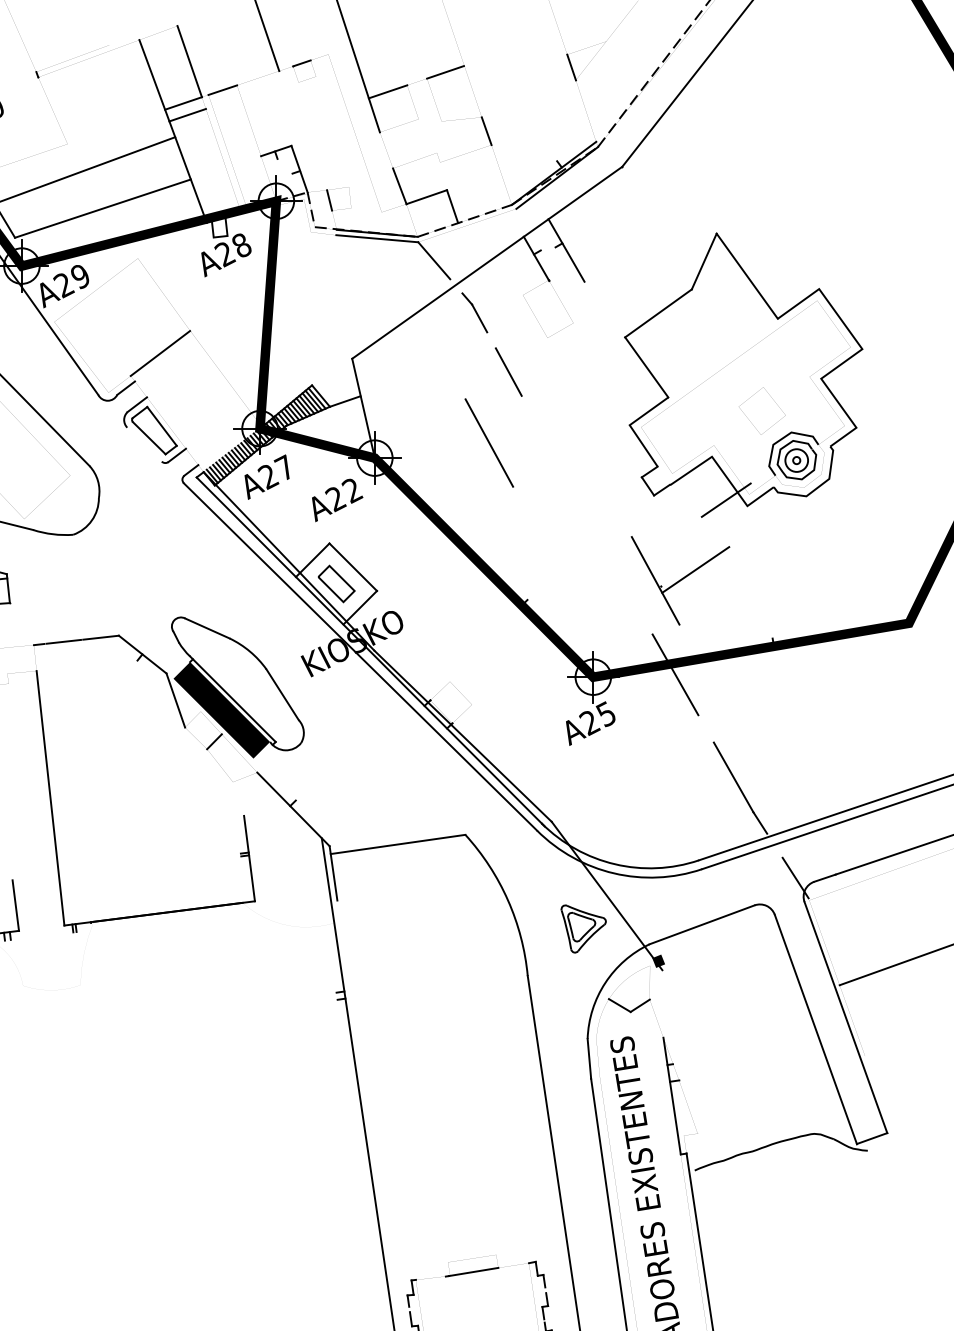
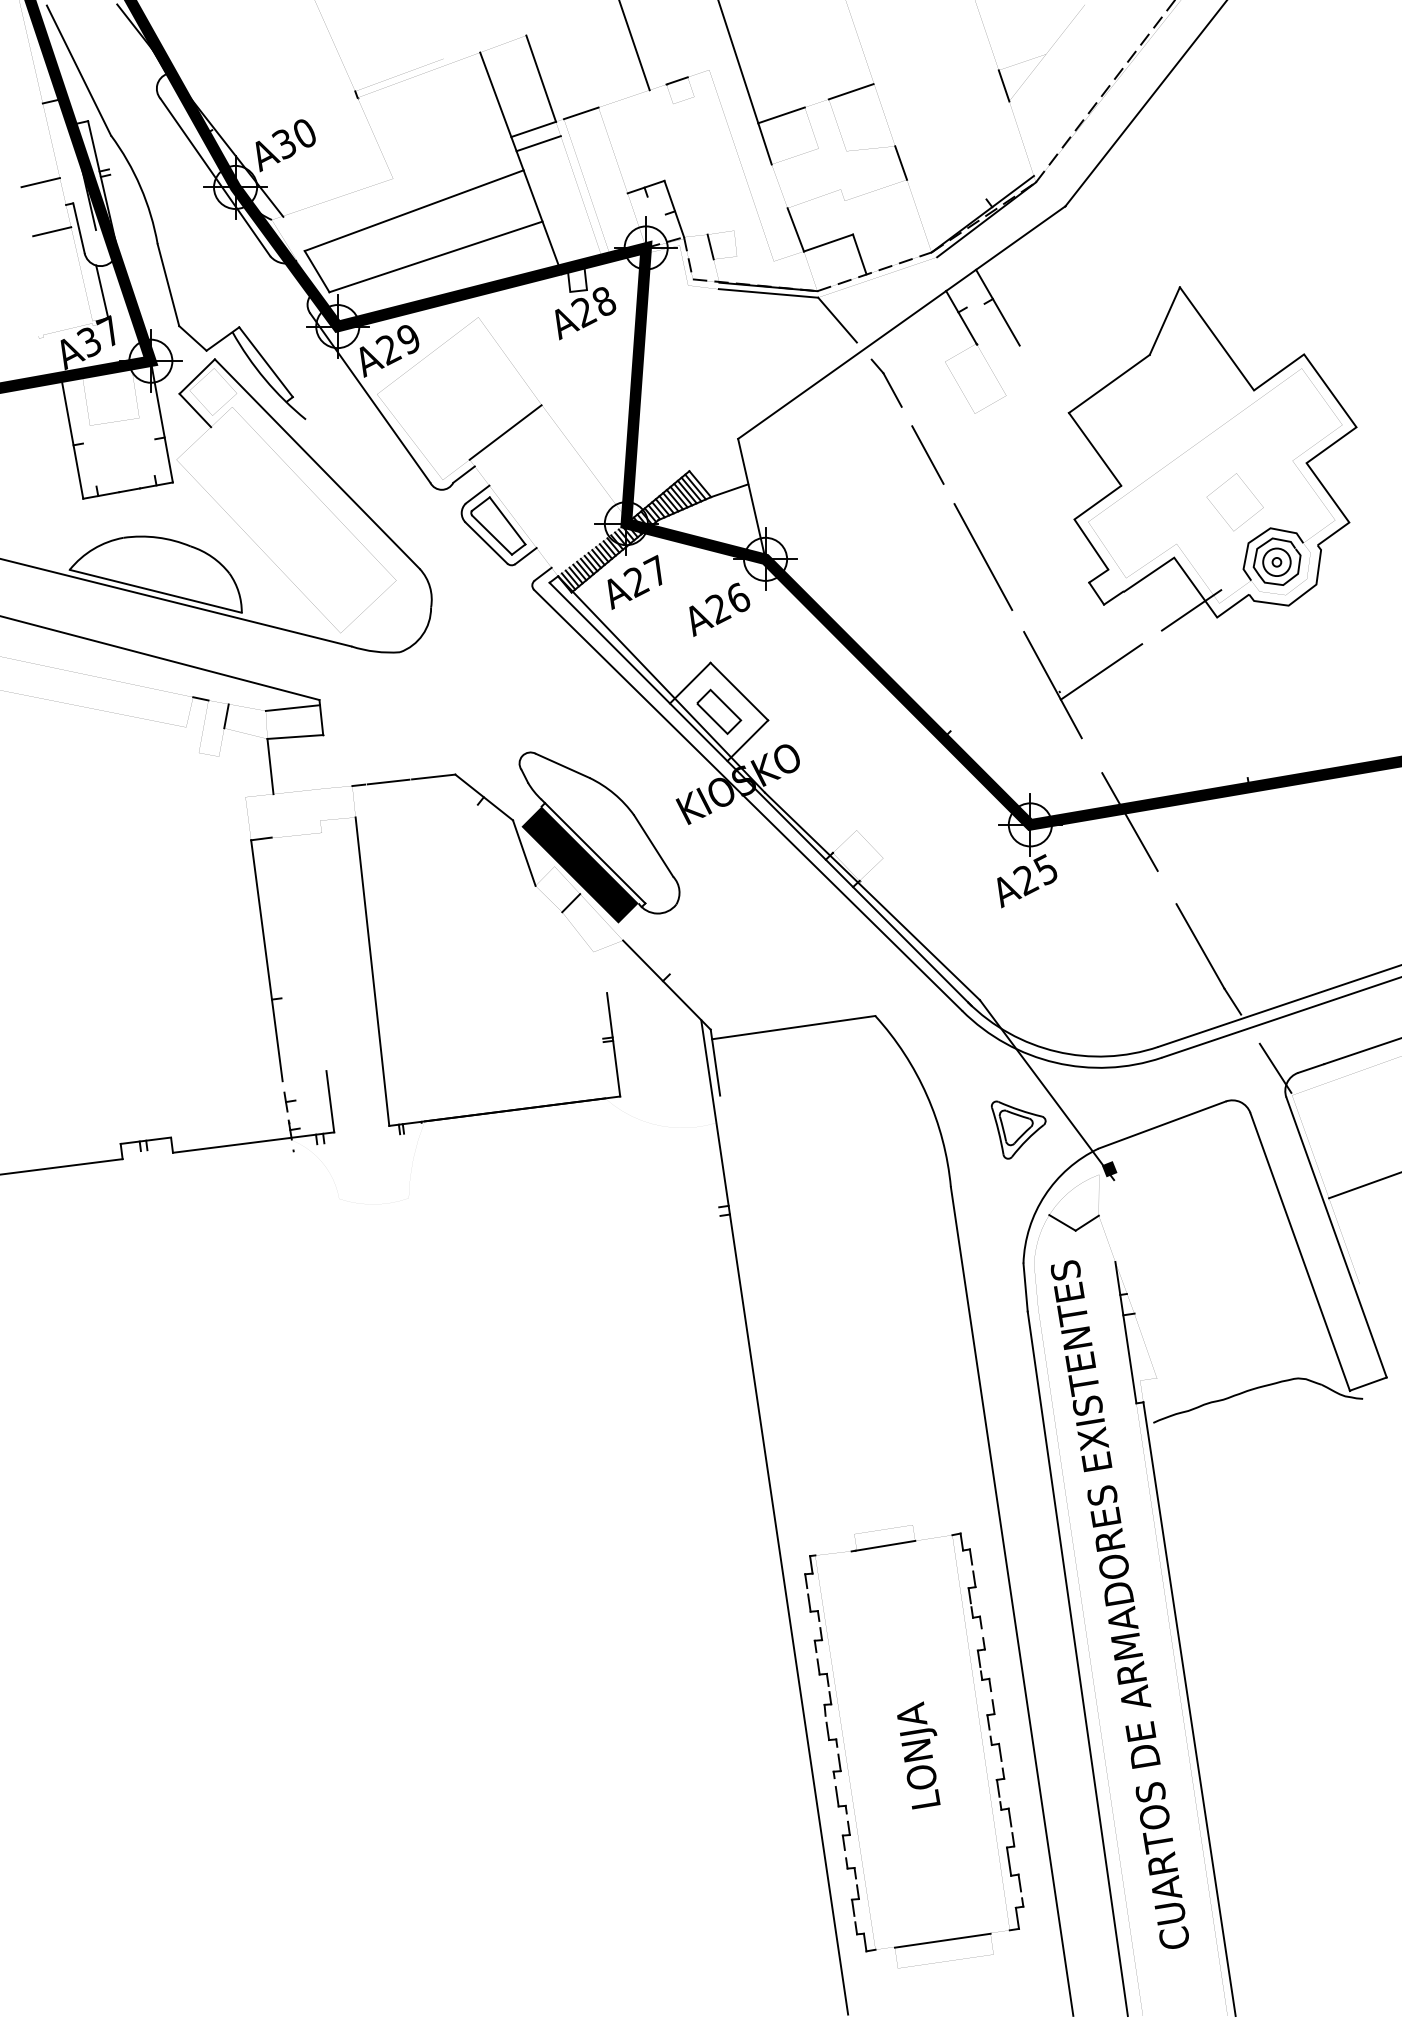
line: (489, 442) -> (983, 556), moved
line: (144, 444) -> (486, 542), added
text: (352, 490) -> (738, 598), A22 -> A26
part: (680, 581) -> (1083, 685), moved

